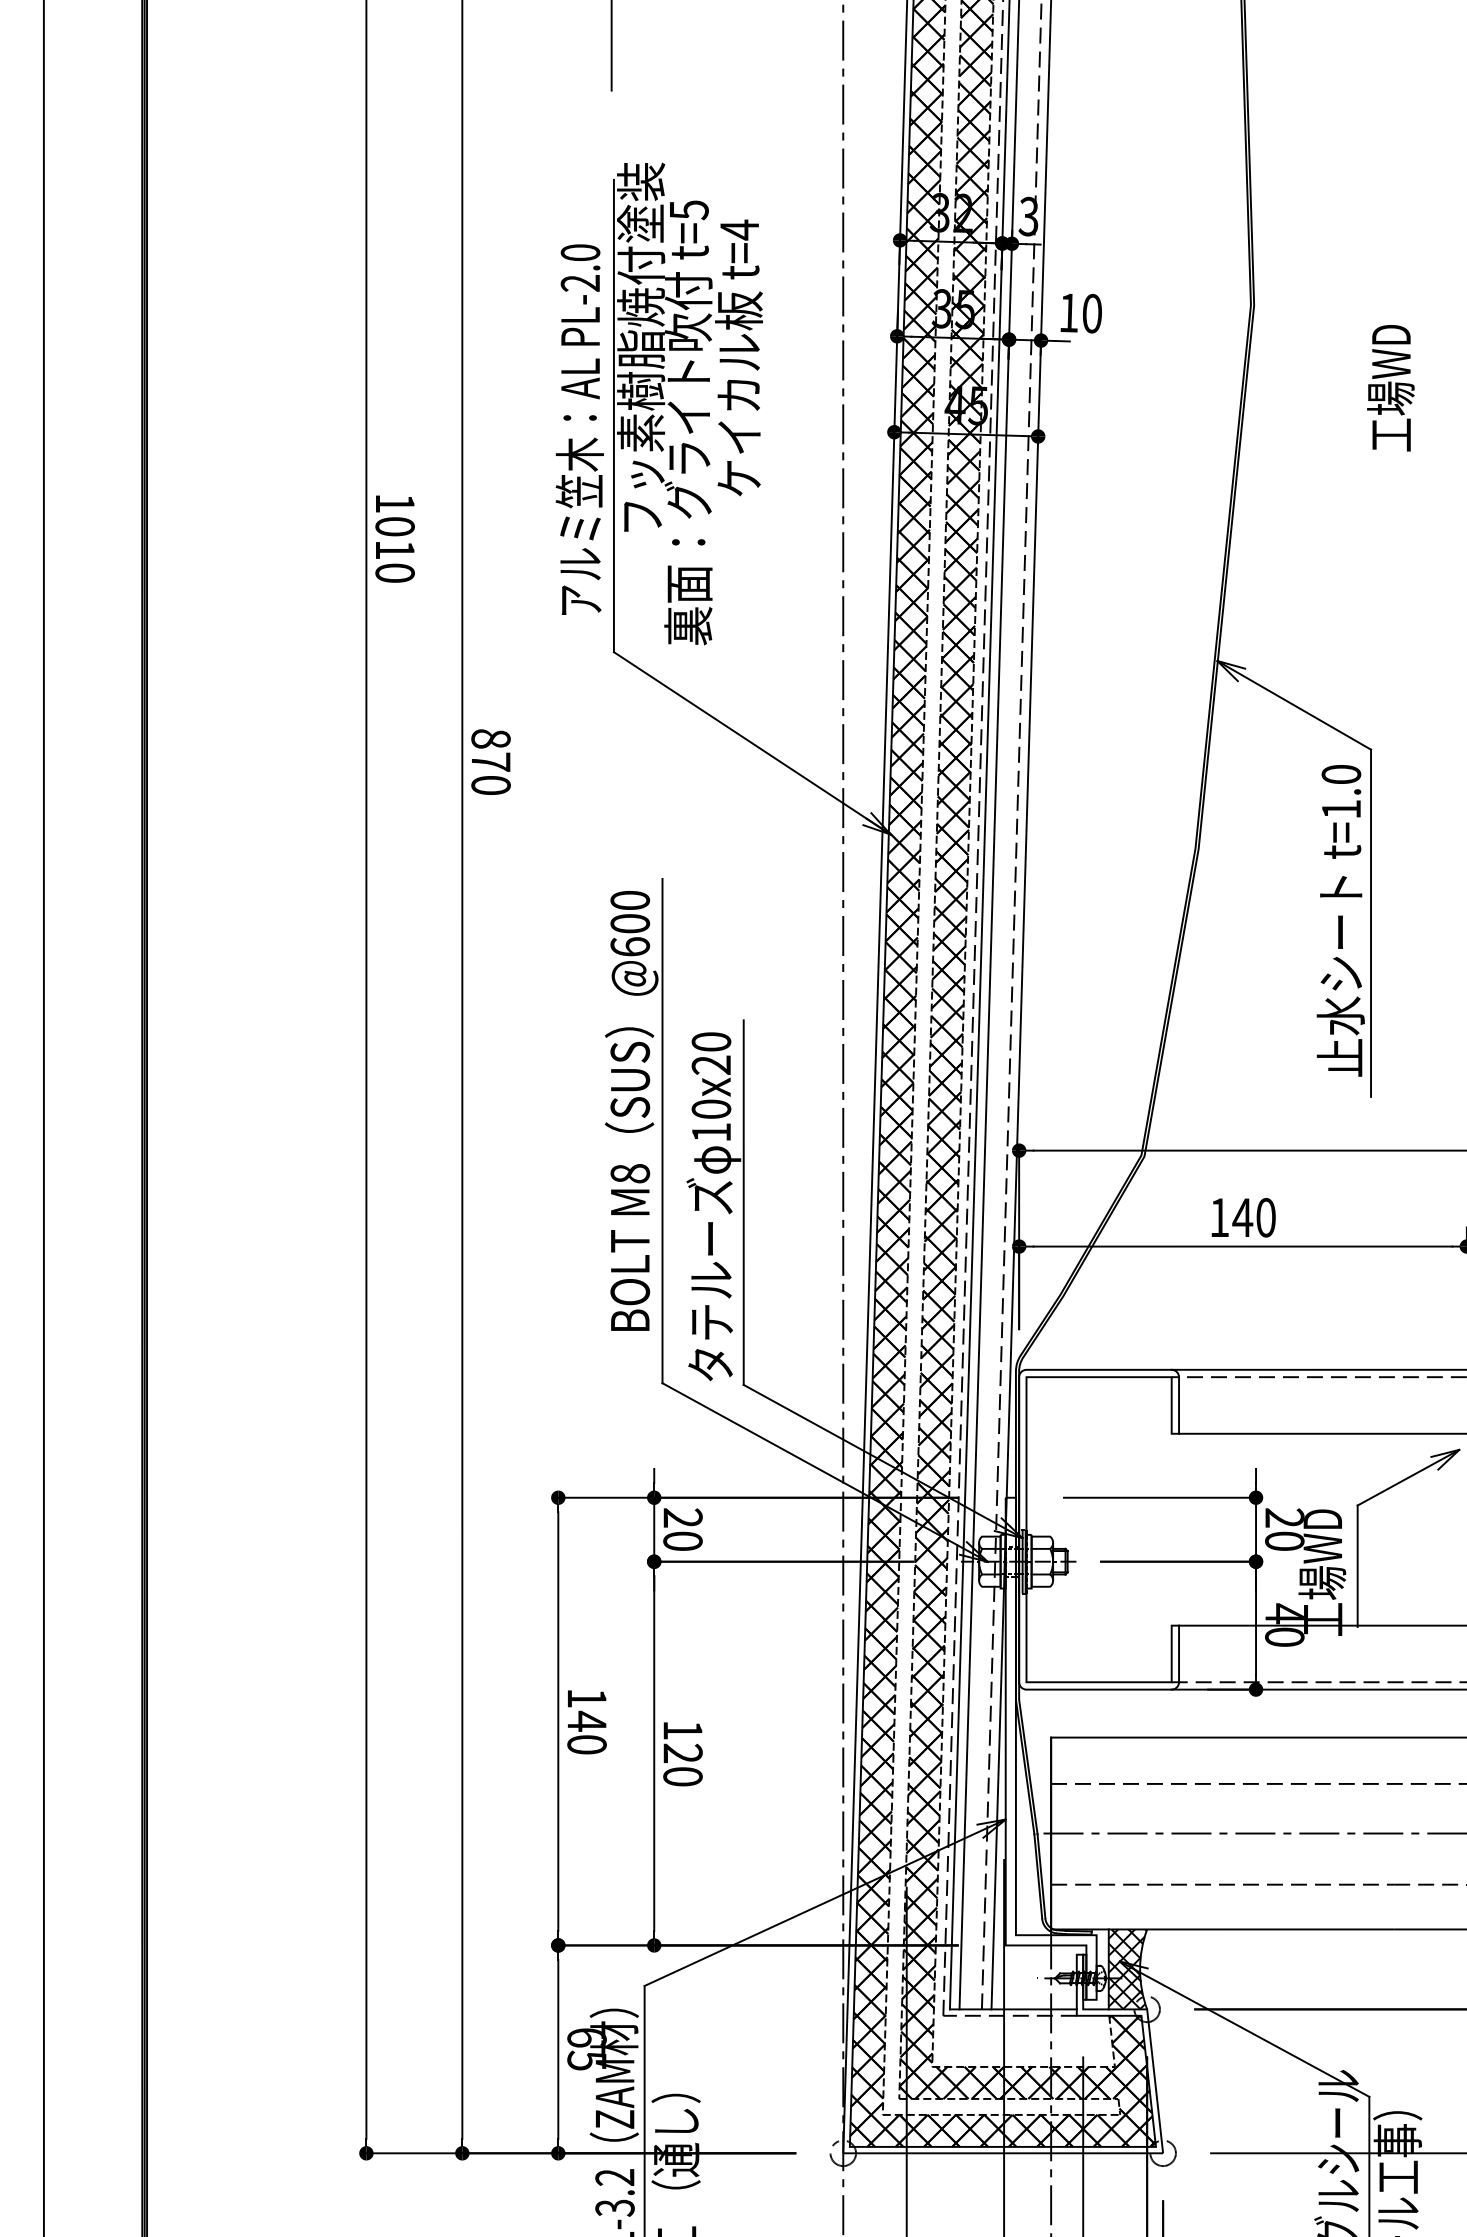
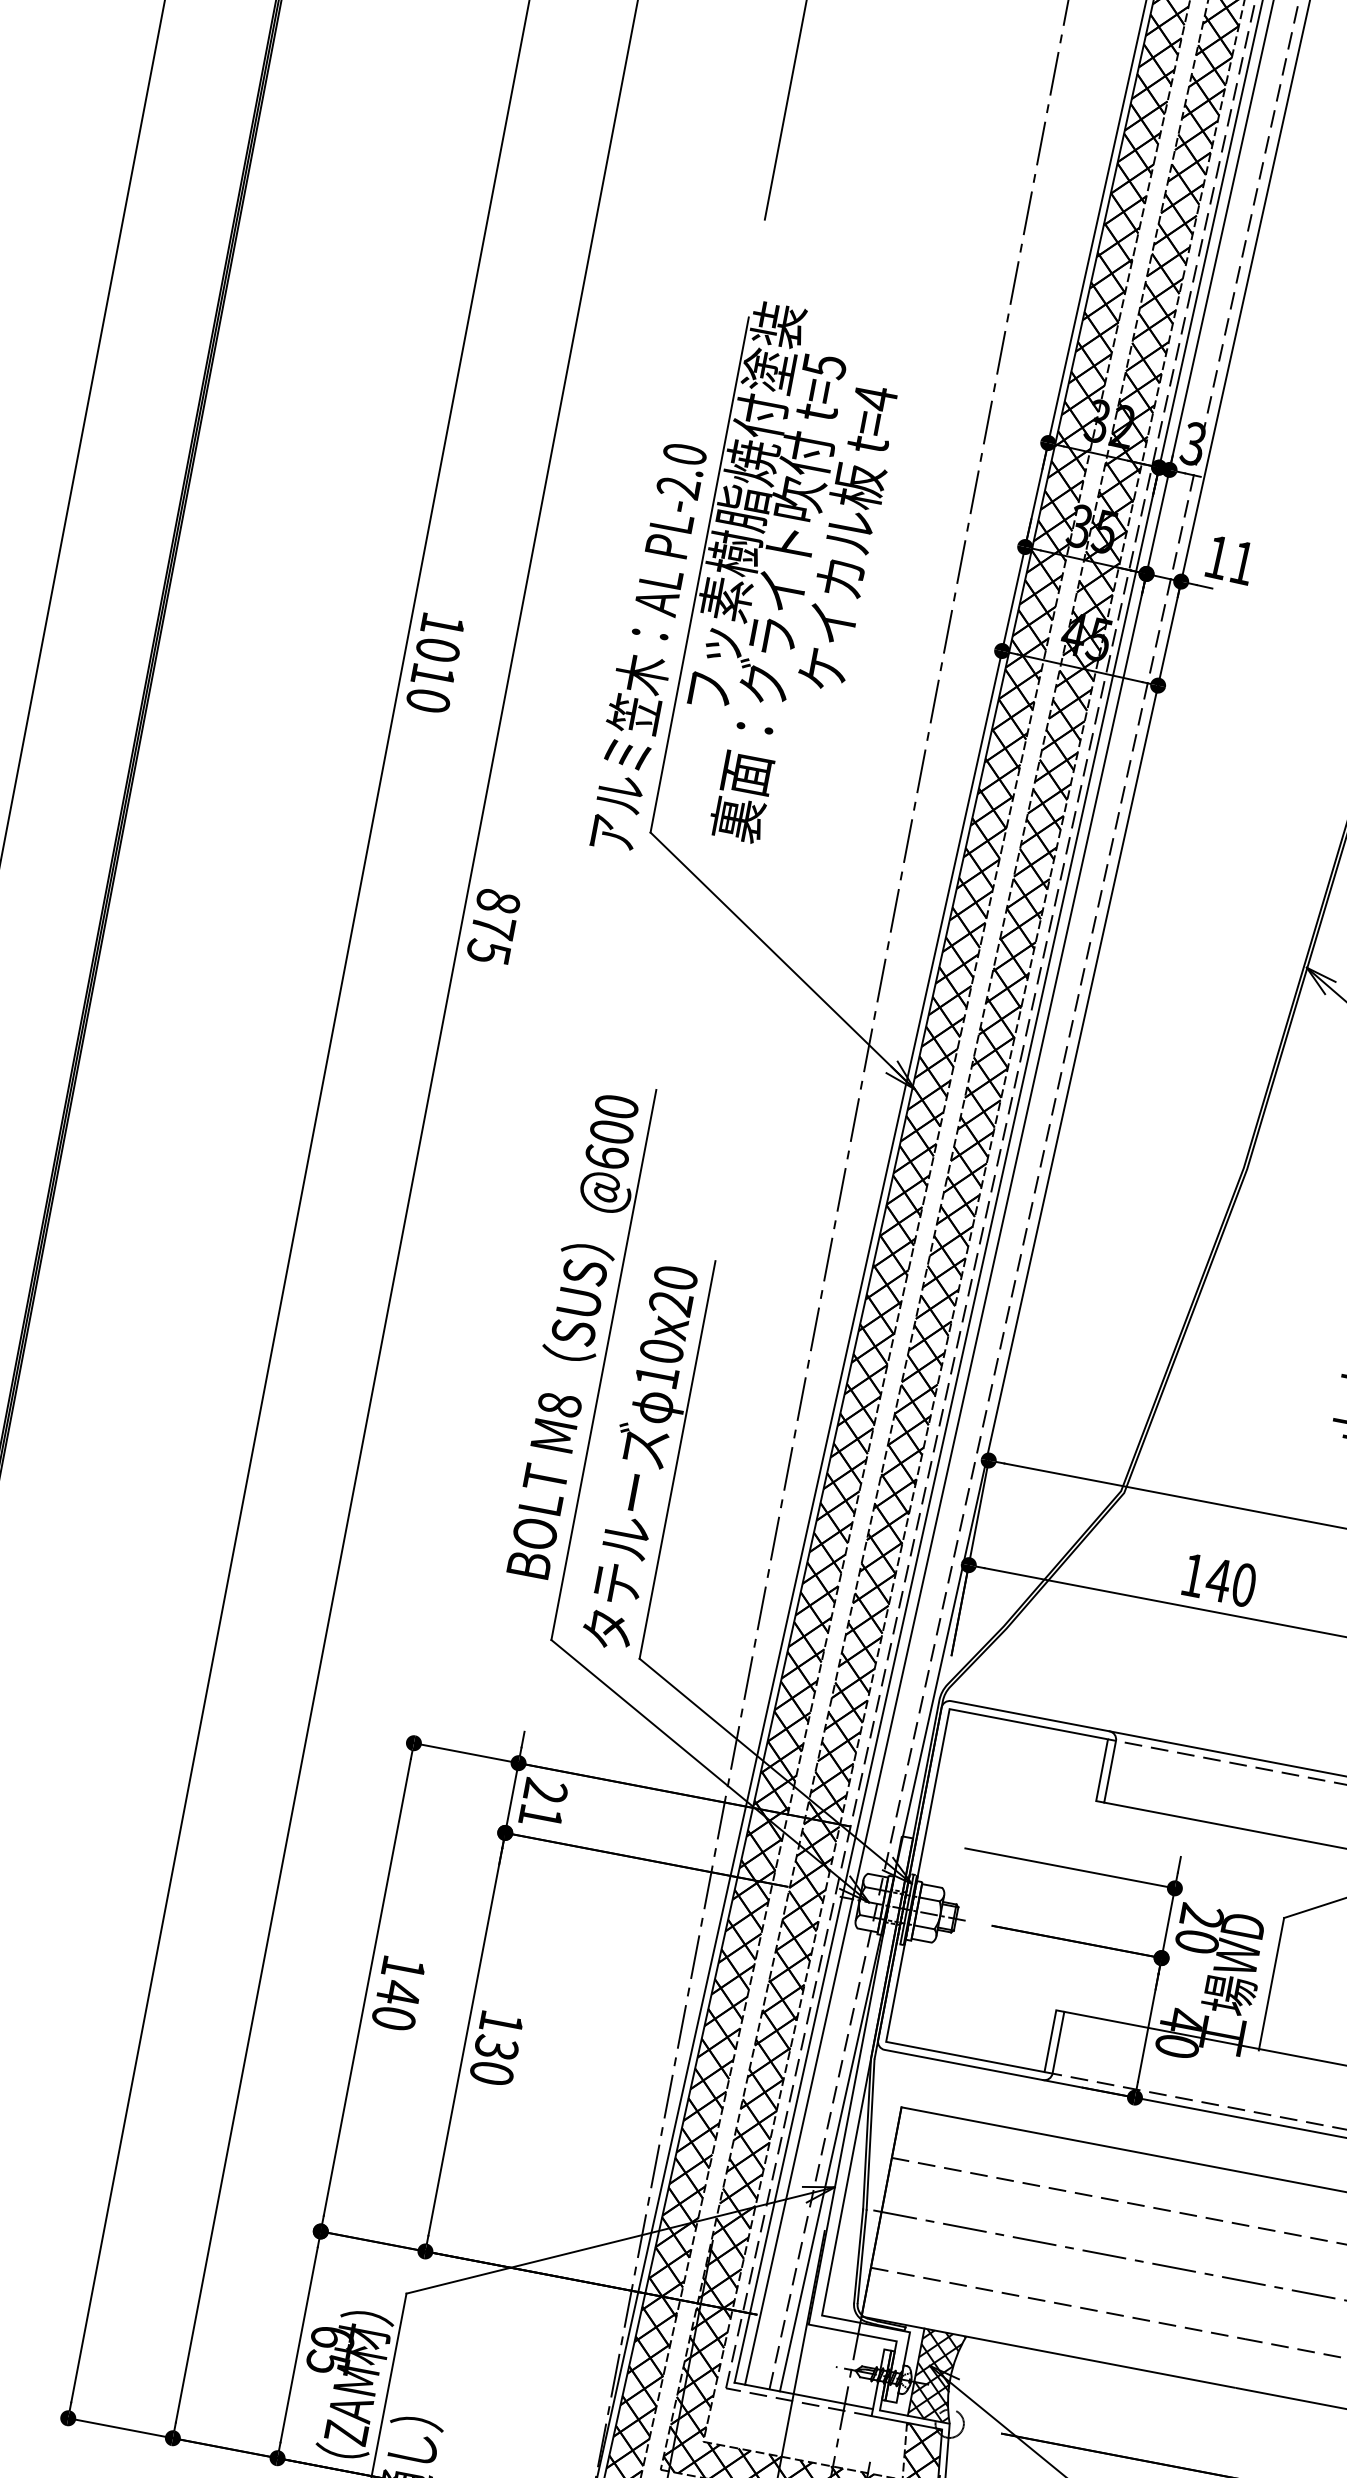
text: (1091, 313) -> (1241, 562), 10 -> 11
text: (579, 429) -> (647, 646), moved
text: (490, 784) -> (488, 951), 870 -> 875
text: (682, 1540) -> (540, 1815), 20 -> 21
text: (682, 1753) -> (496, 2047), 120 -> 130

